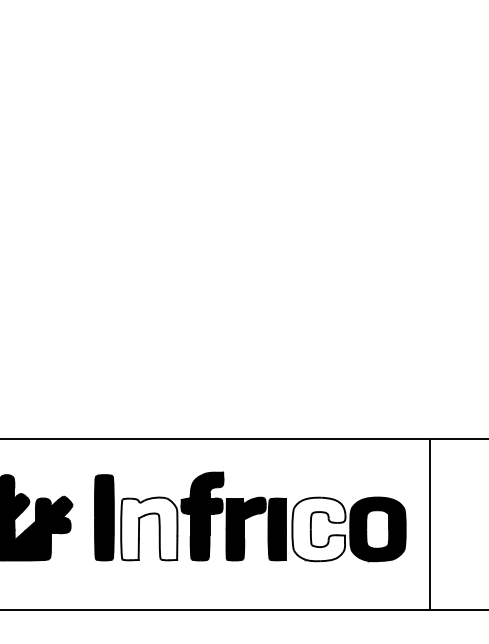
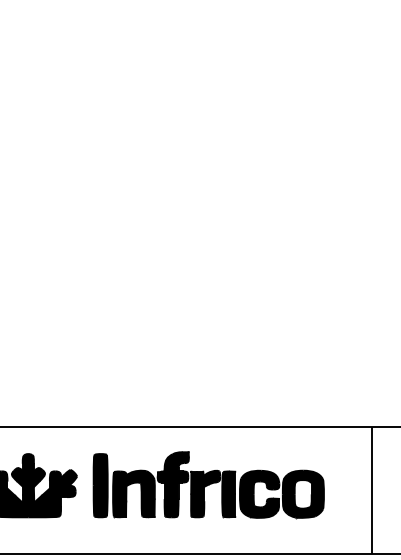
line: (429, 524) -> (371, 490), moved
fill: (148, 528) -> (133, 493), added
fill: (318, 528) -> (259, 493), added

